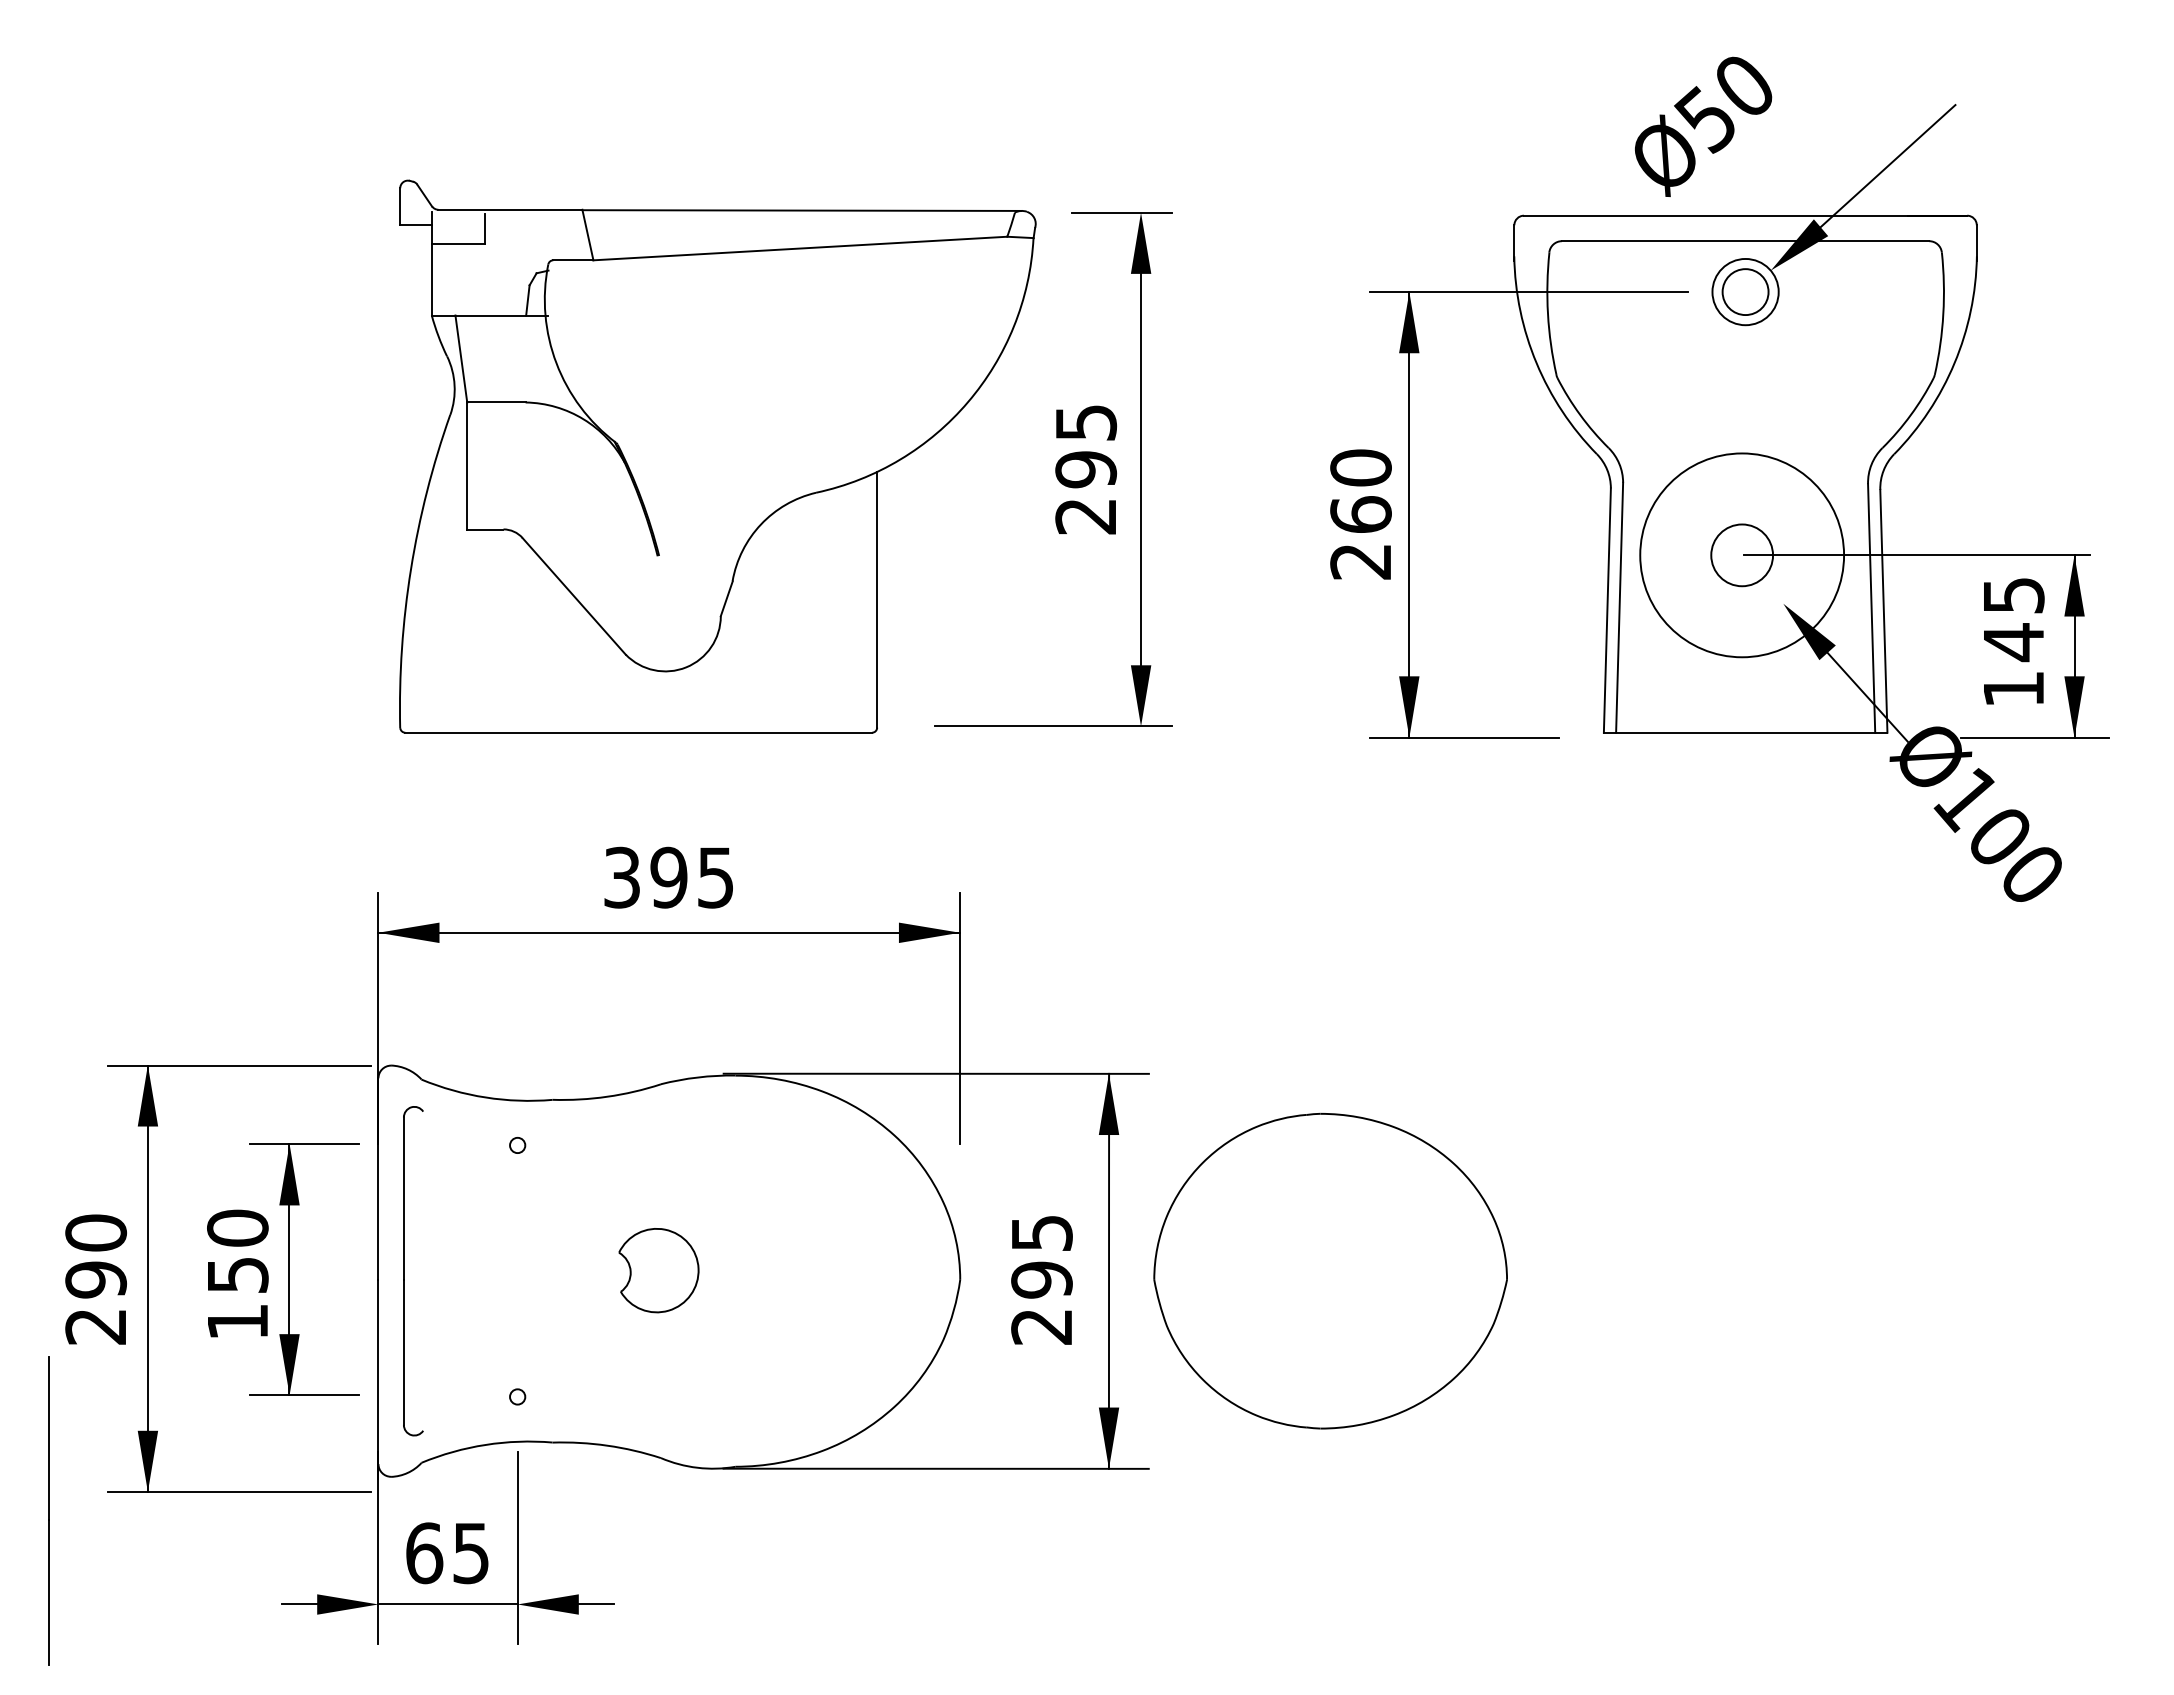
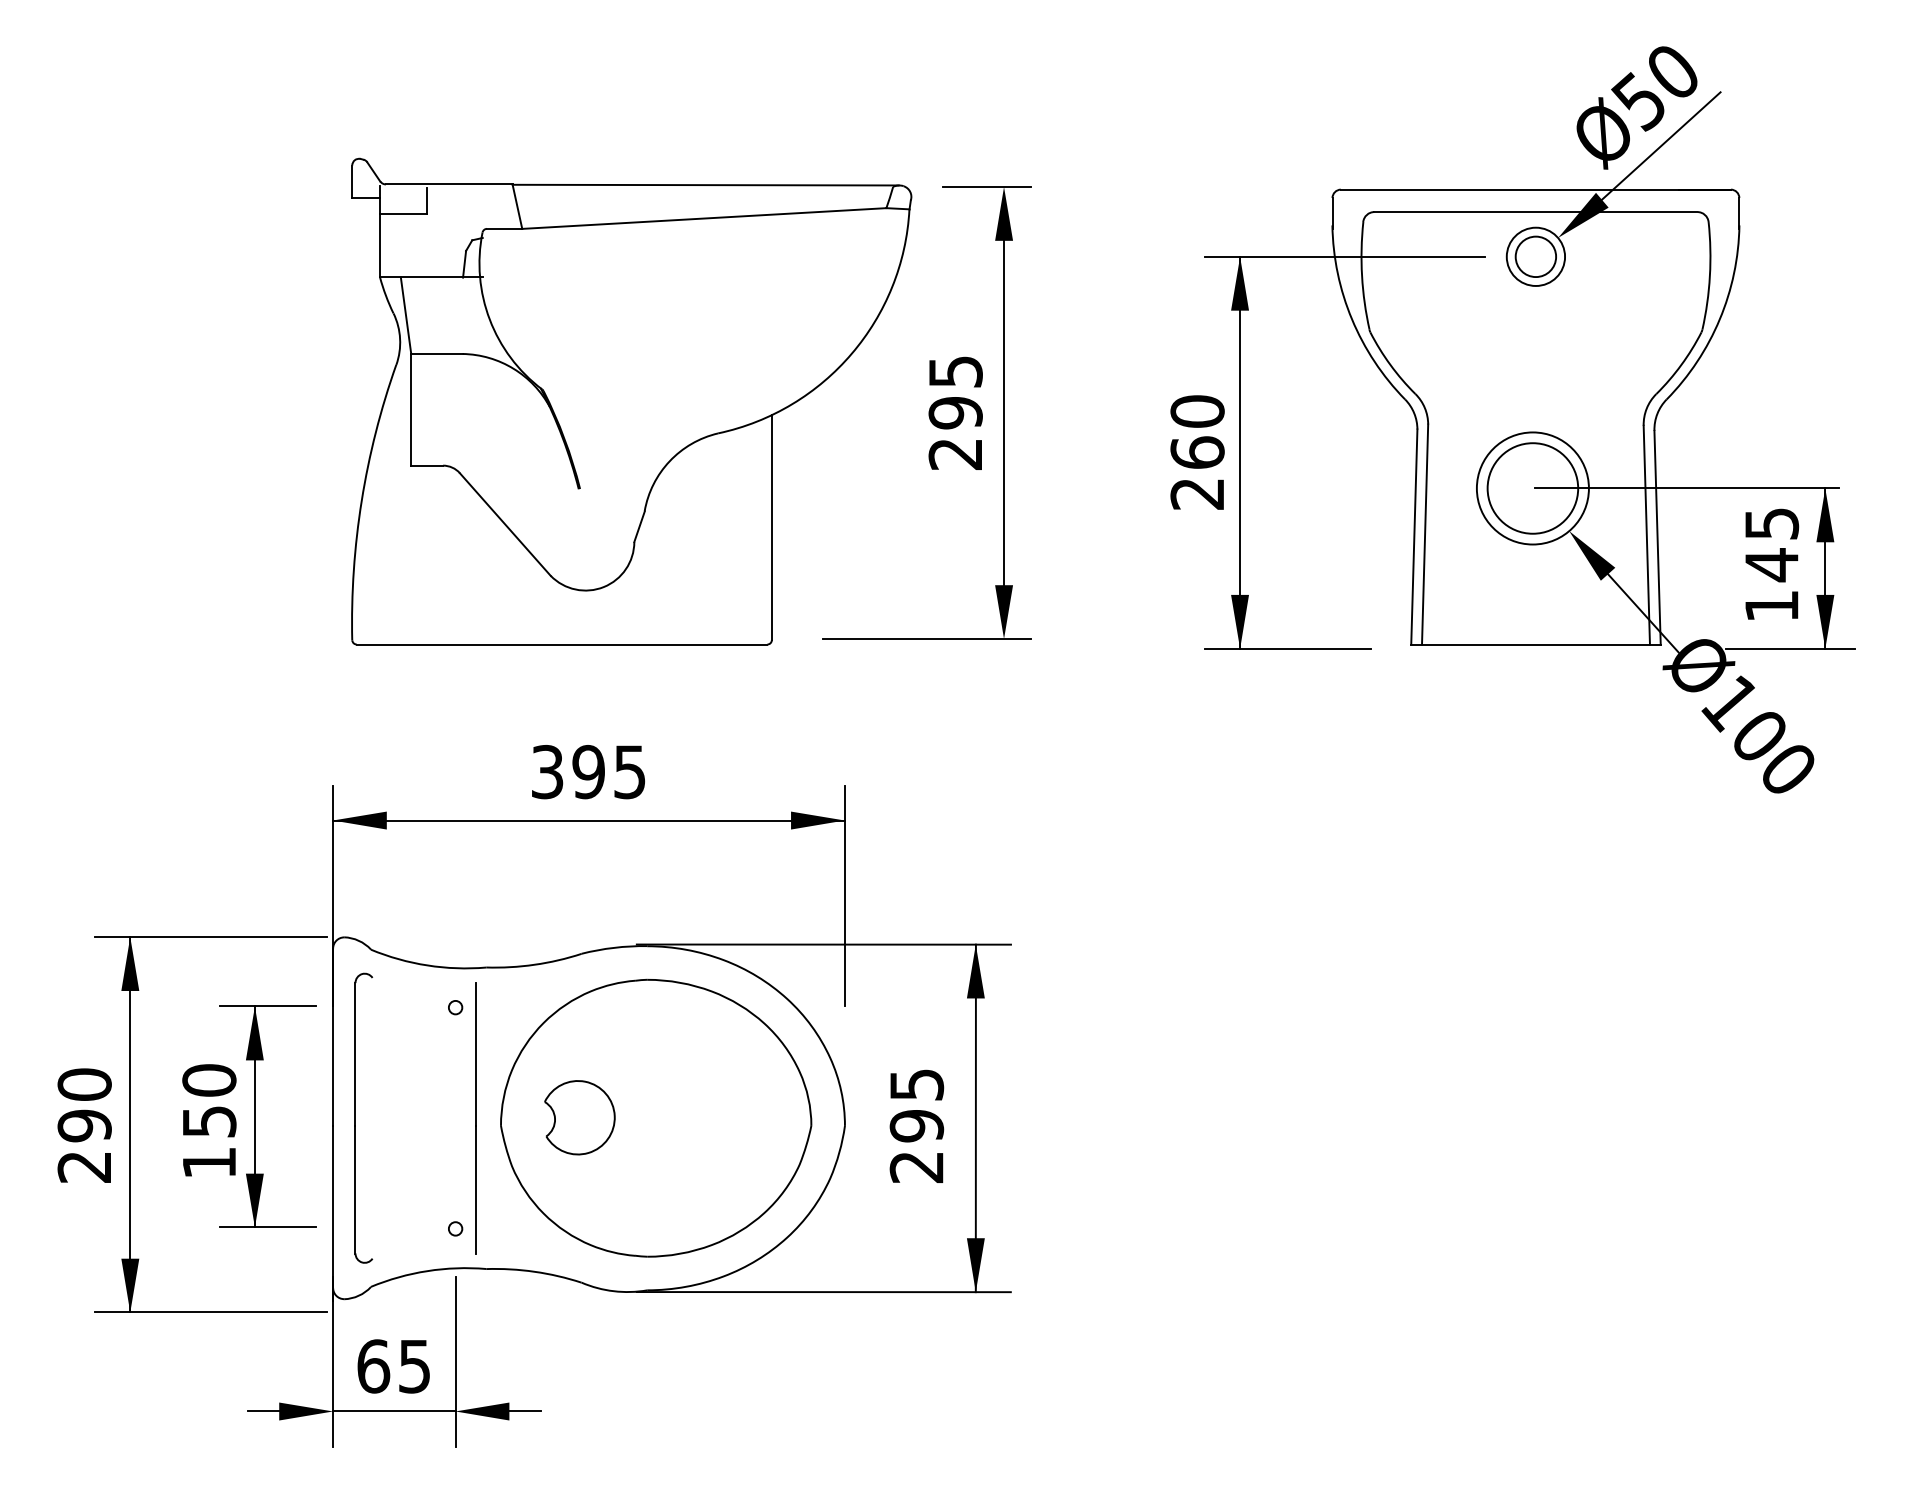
text: (1703, 126) -> (1637, 107), moved
circle: (1741, 554) -> (1532, 487), size x1.67
circle: (1741, 555) -> (1532, 488), size x0.62
part: (1330, 1270) -> (656, 1117), moved
line: (48, 1510) -> (475, 1117), moved

